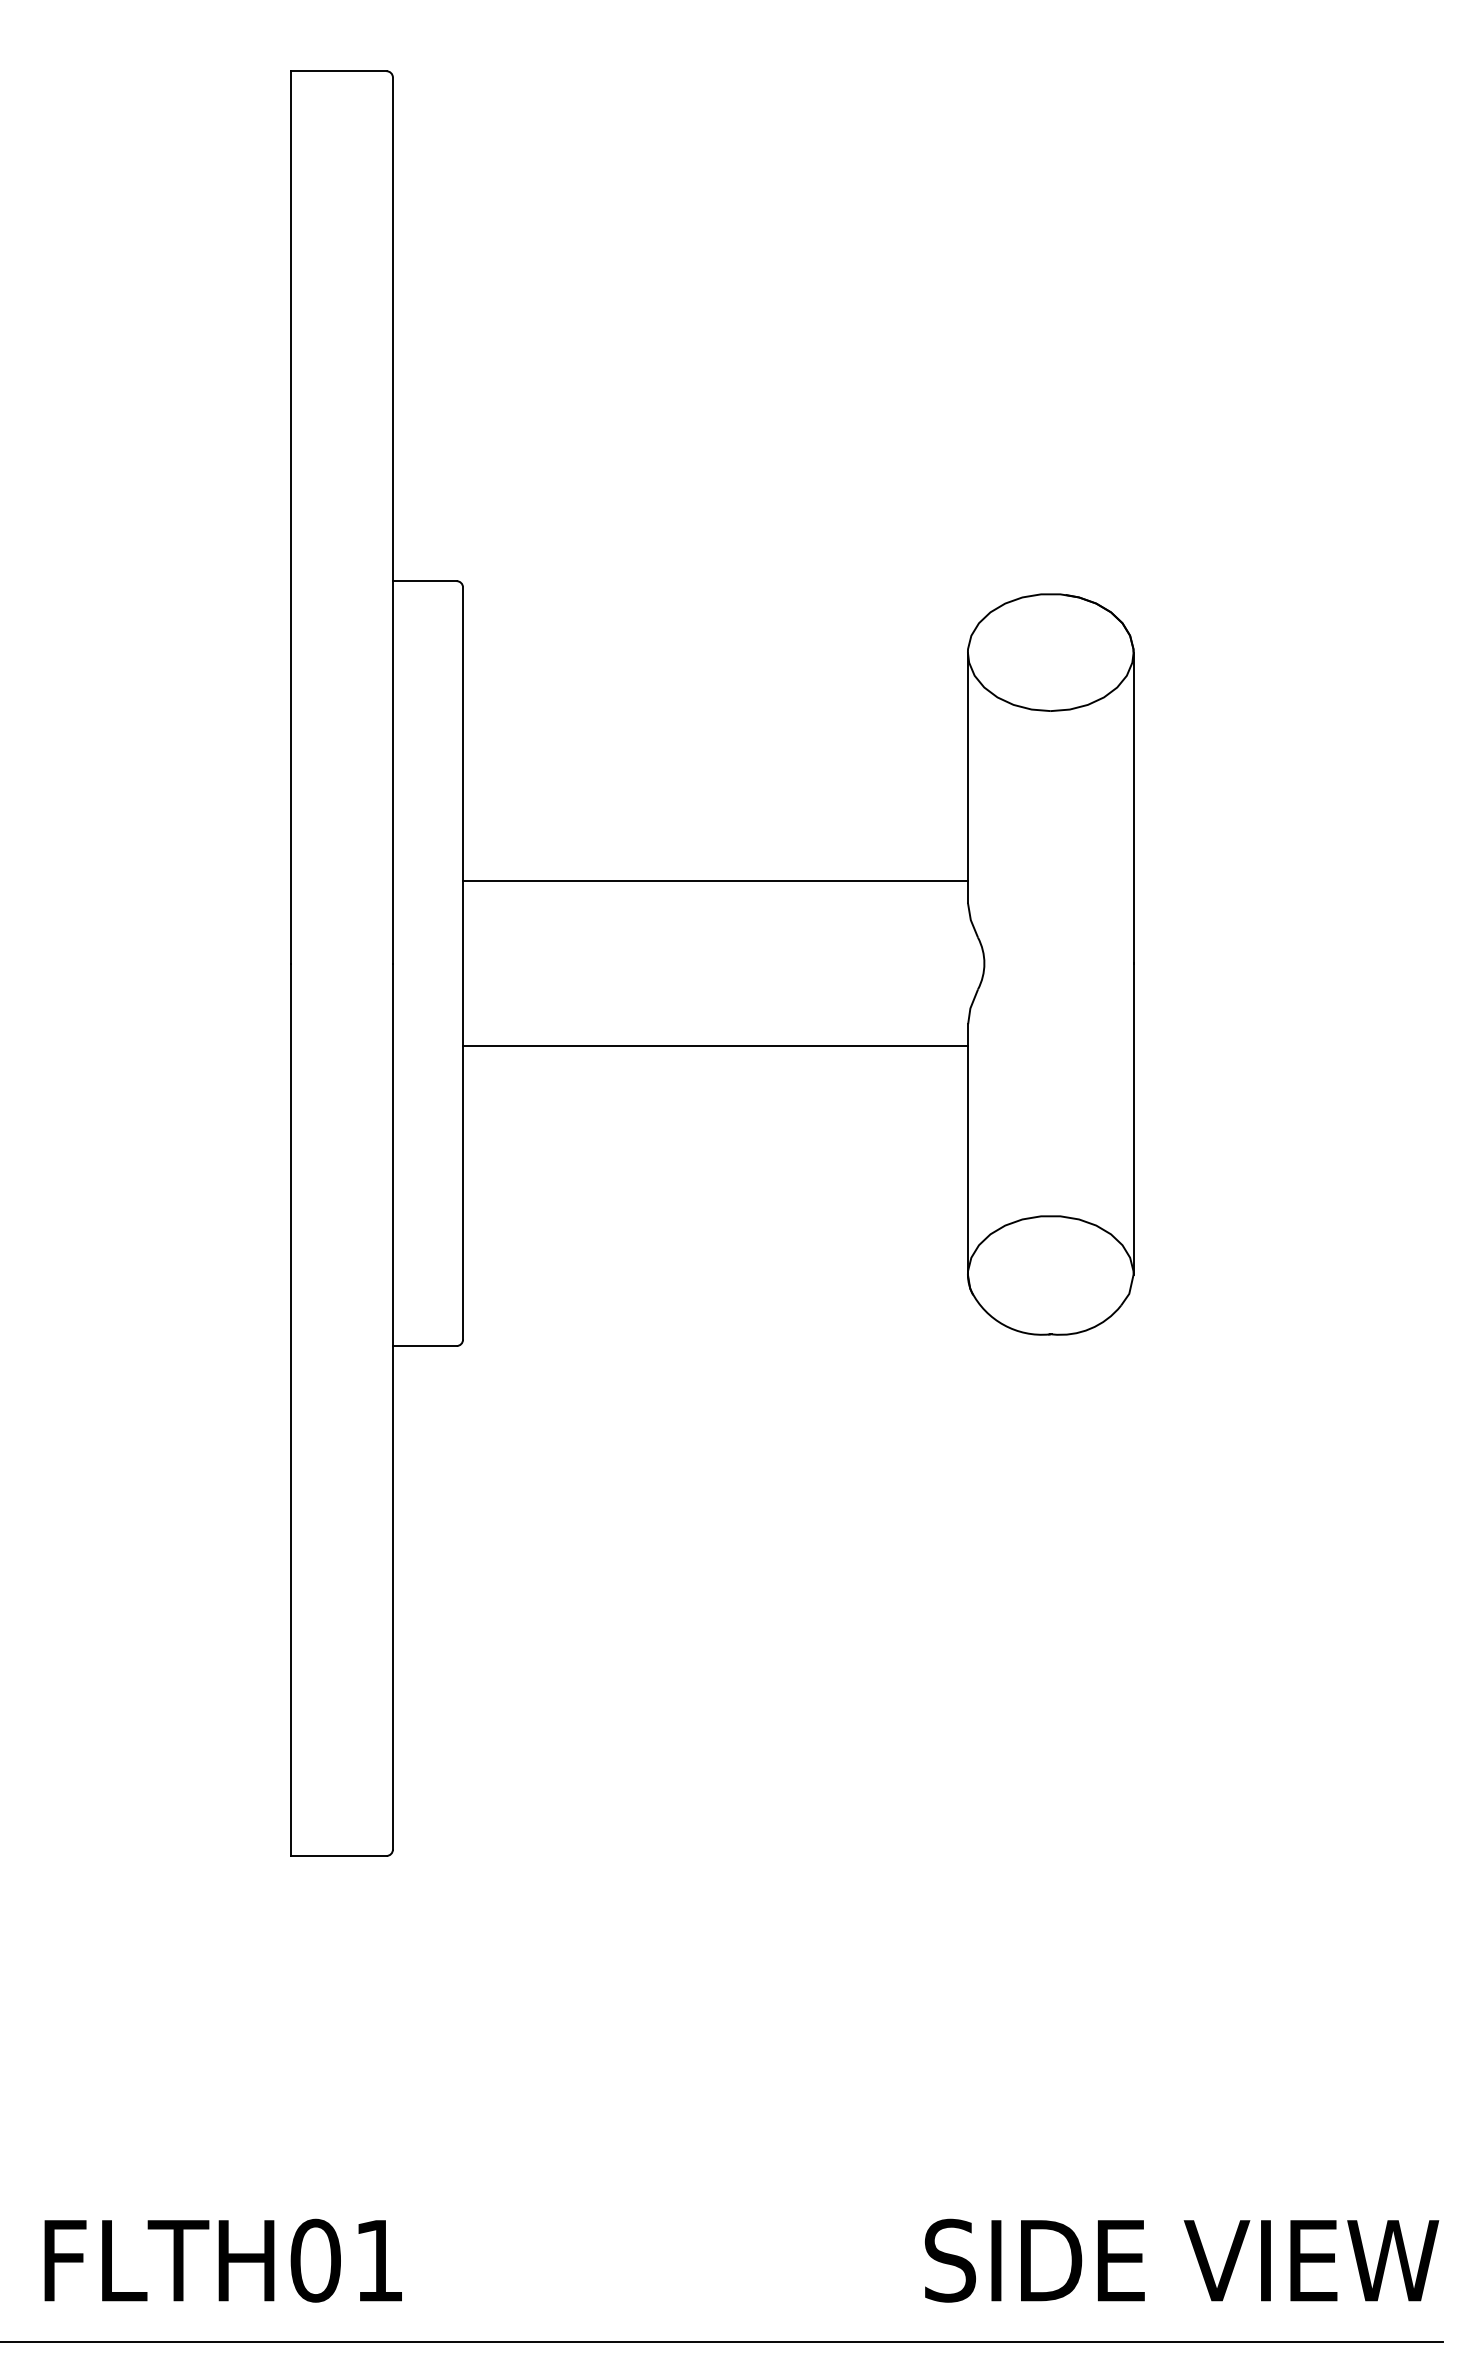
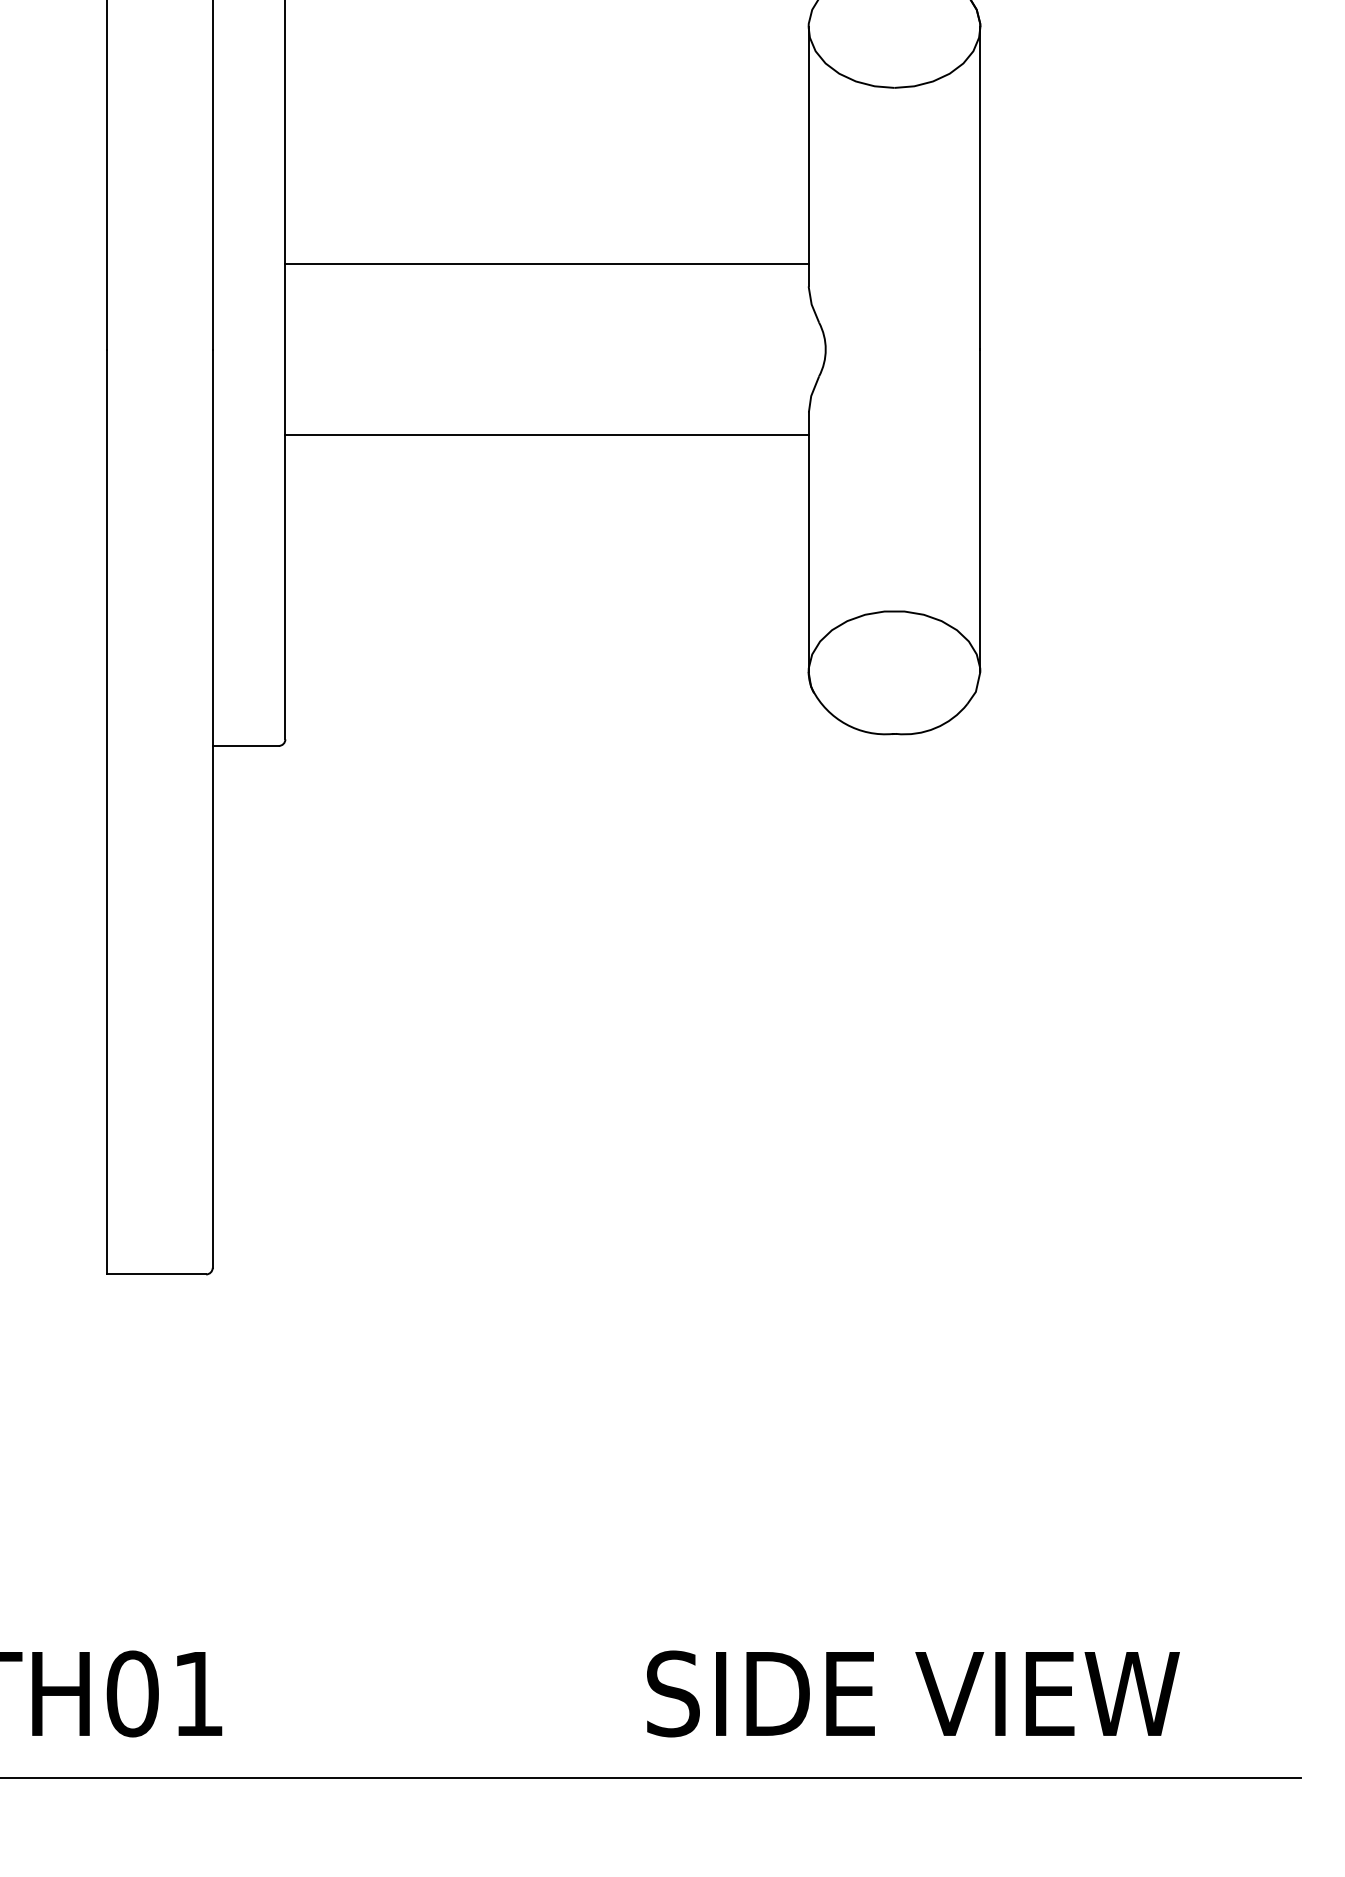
text: (1182, 2260) -> (913, 1693), moved

